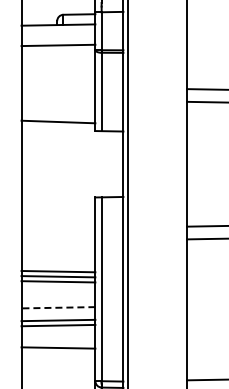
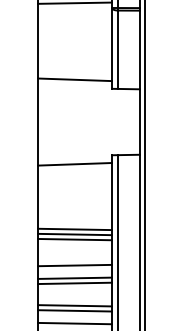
line: (58, 206) -> (75, 164), added
line: (58, 307) -> (75, 265), dashed -> solid
line: (58, 352) -> (75, 310), added
line: (58, 365) -> (75, 323), added

